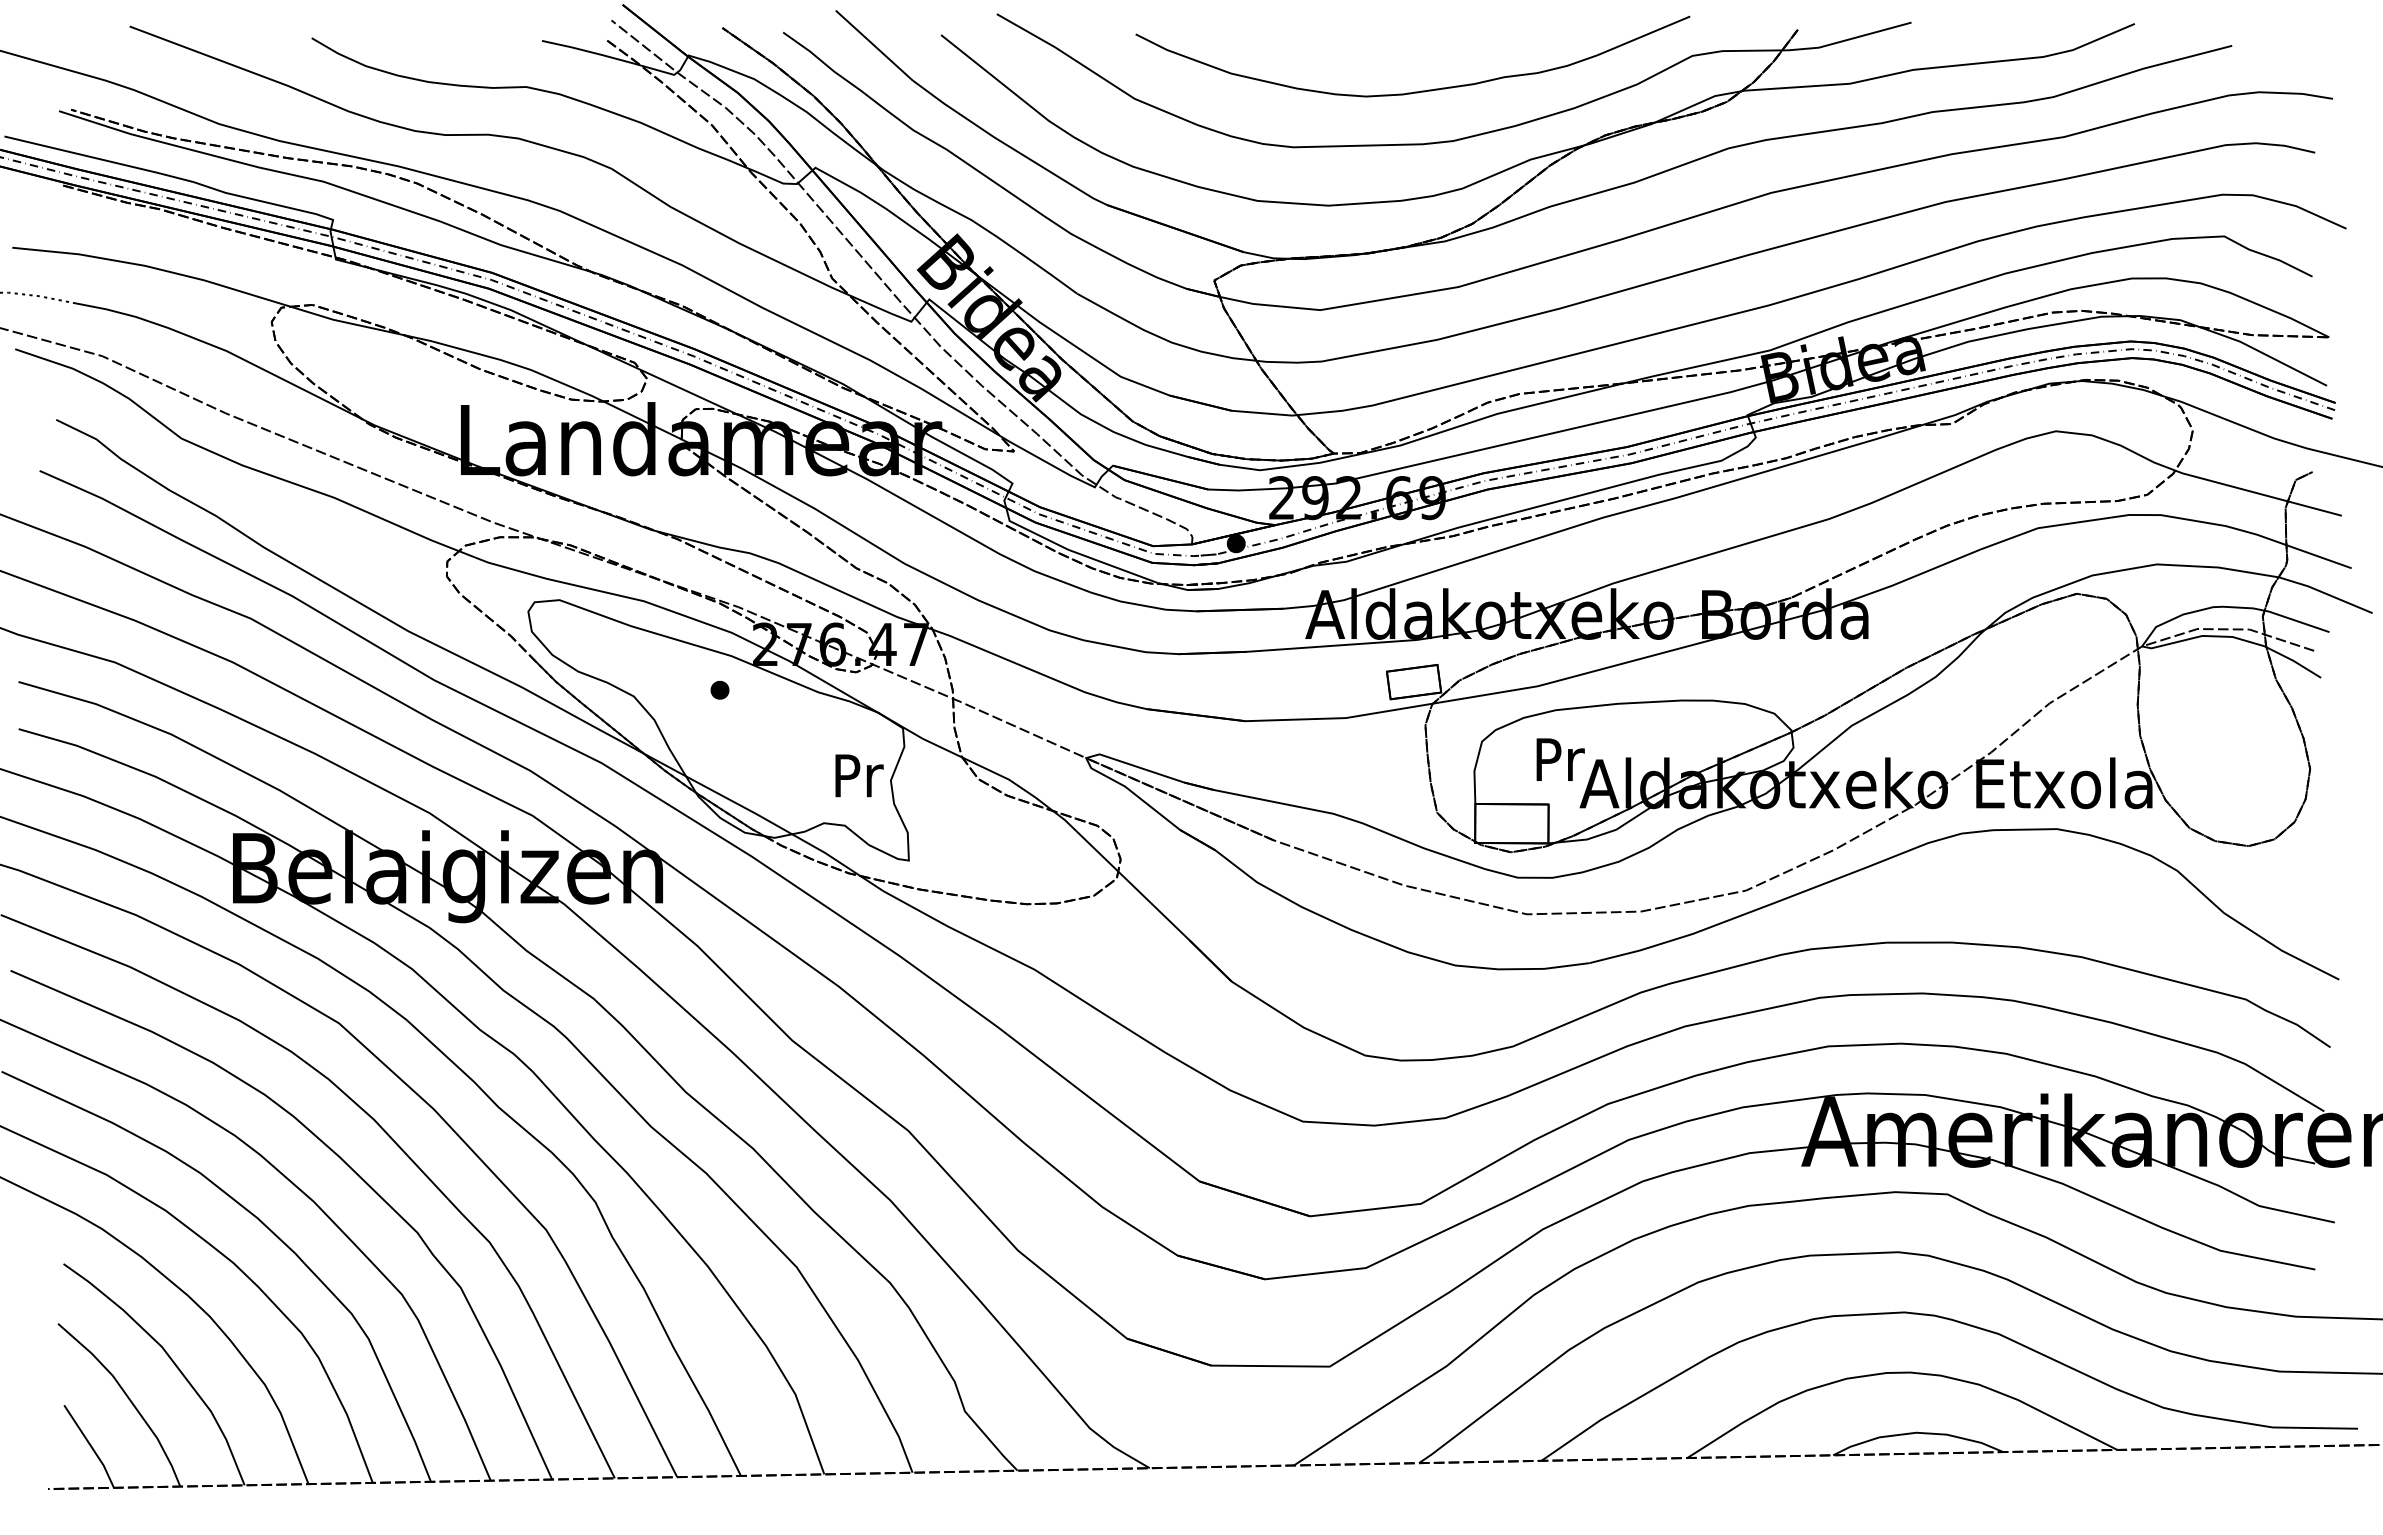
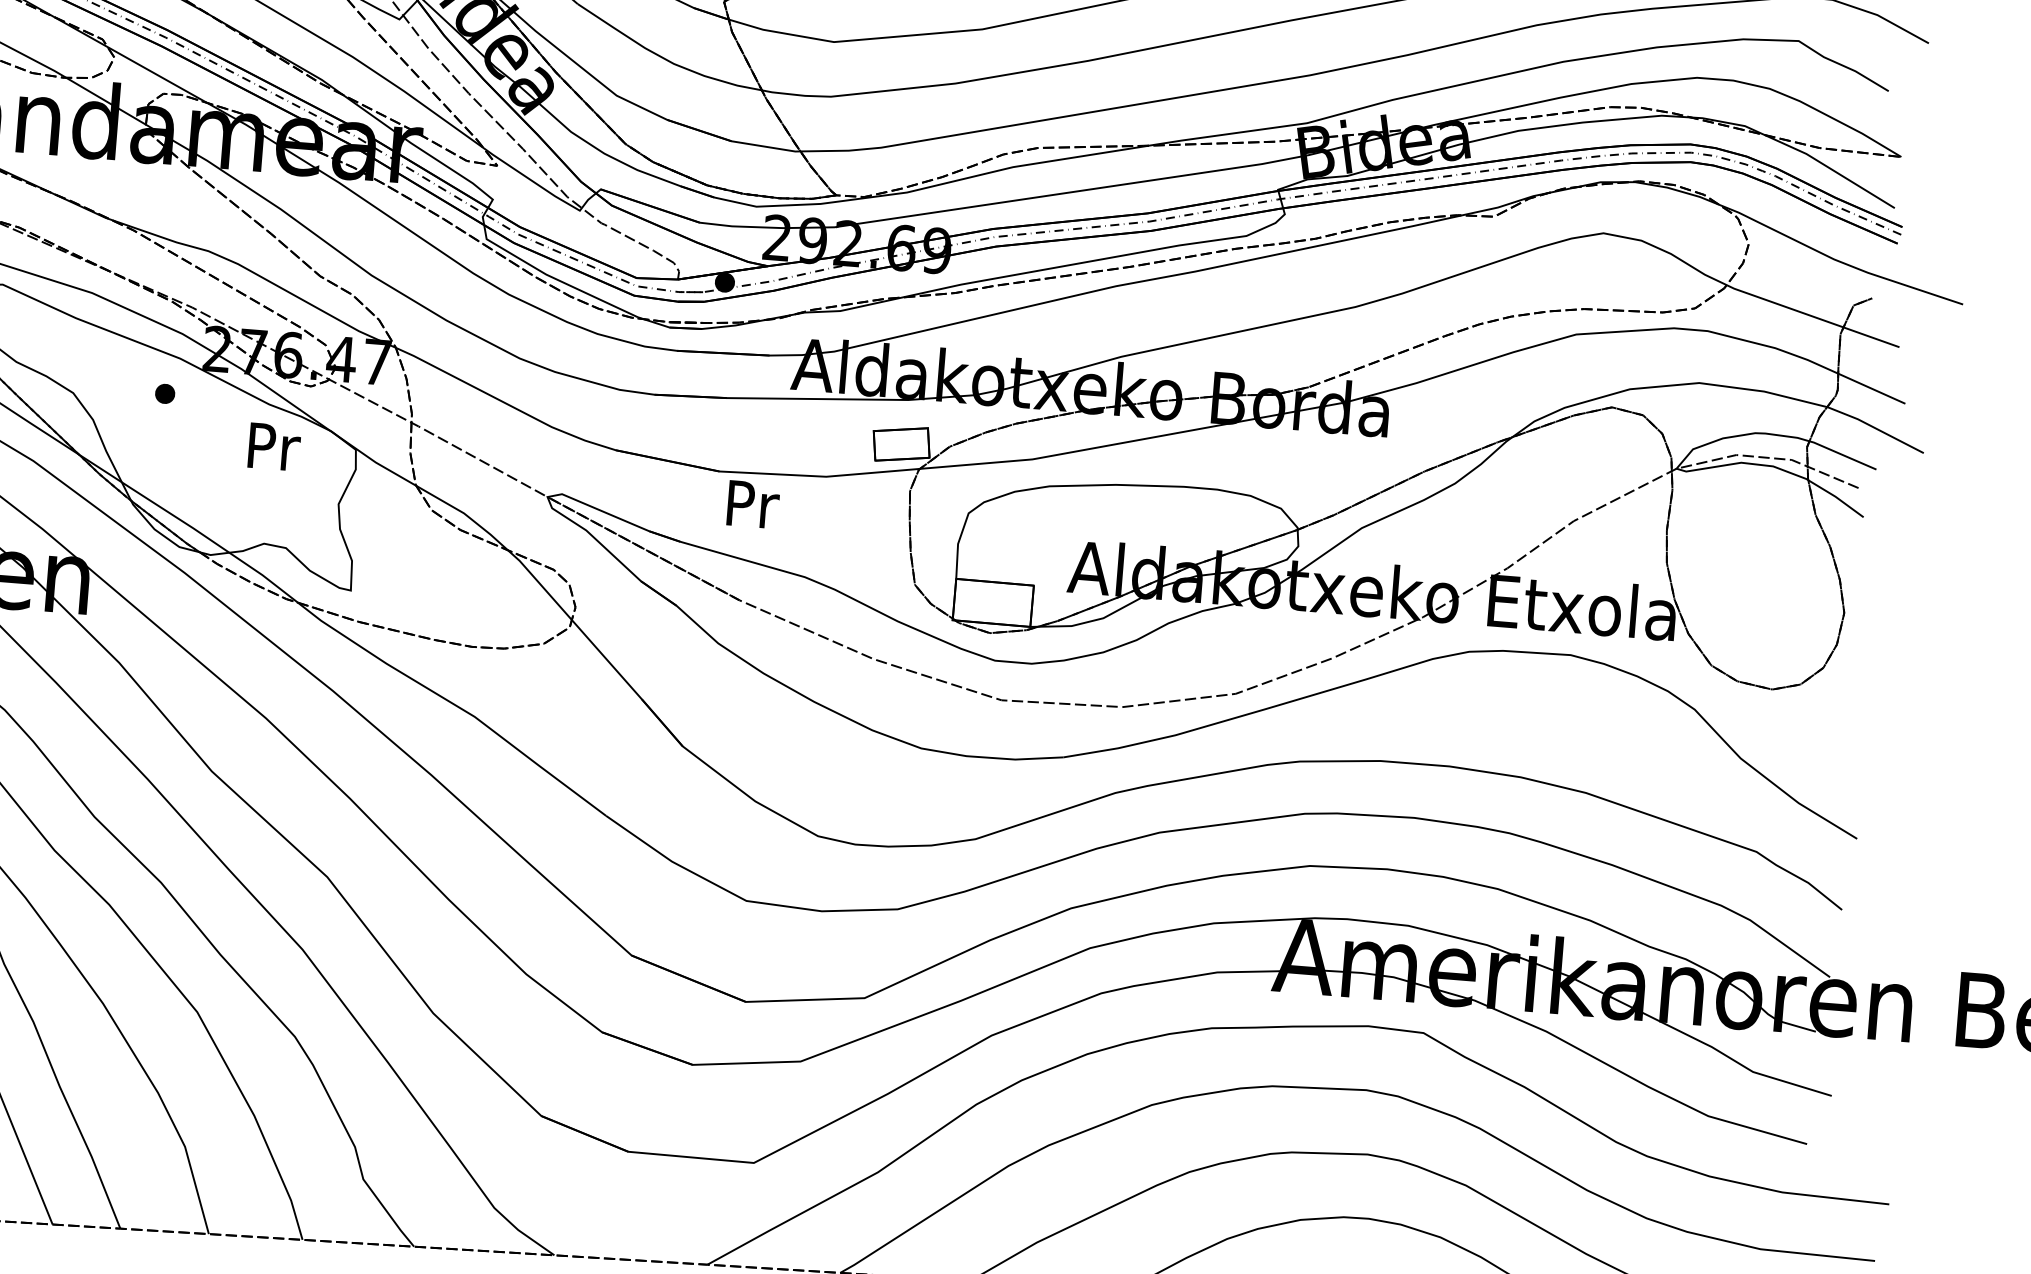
text: (1560, 759) -> (753, 504), moved
text: (859, 775) -> (274, 446), moved

